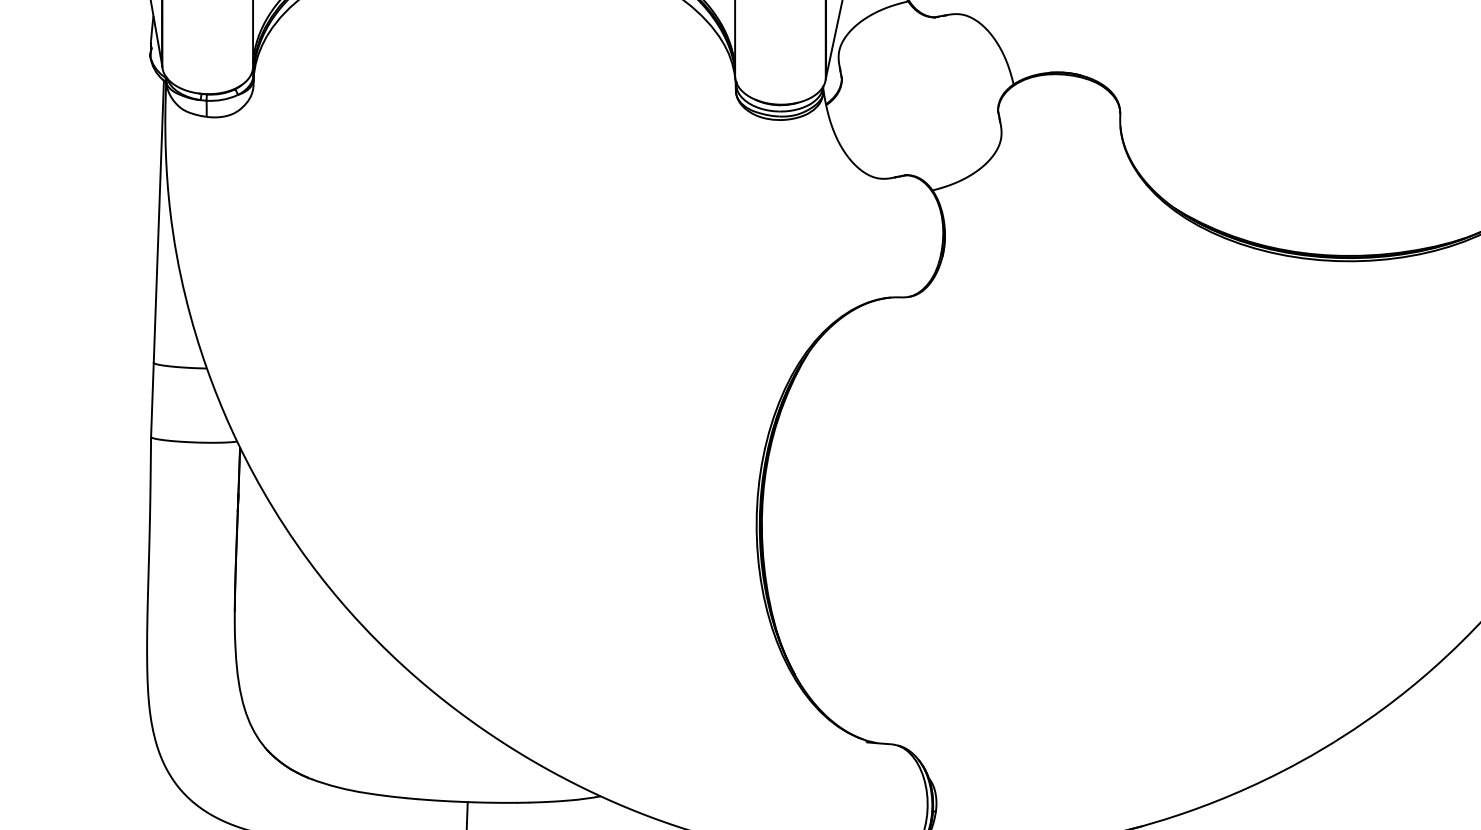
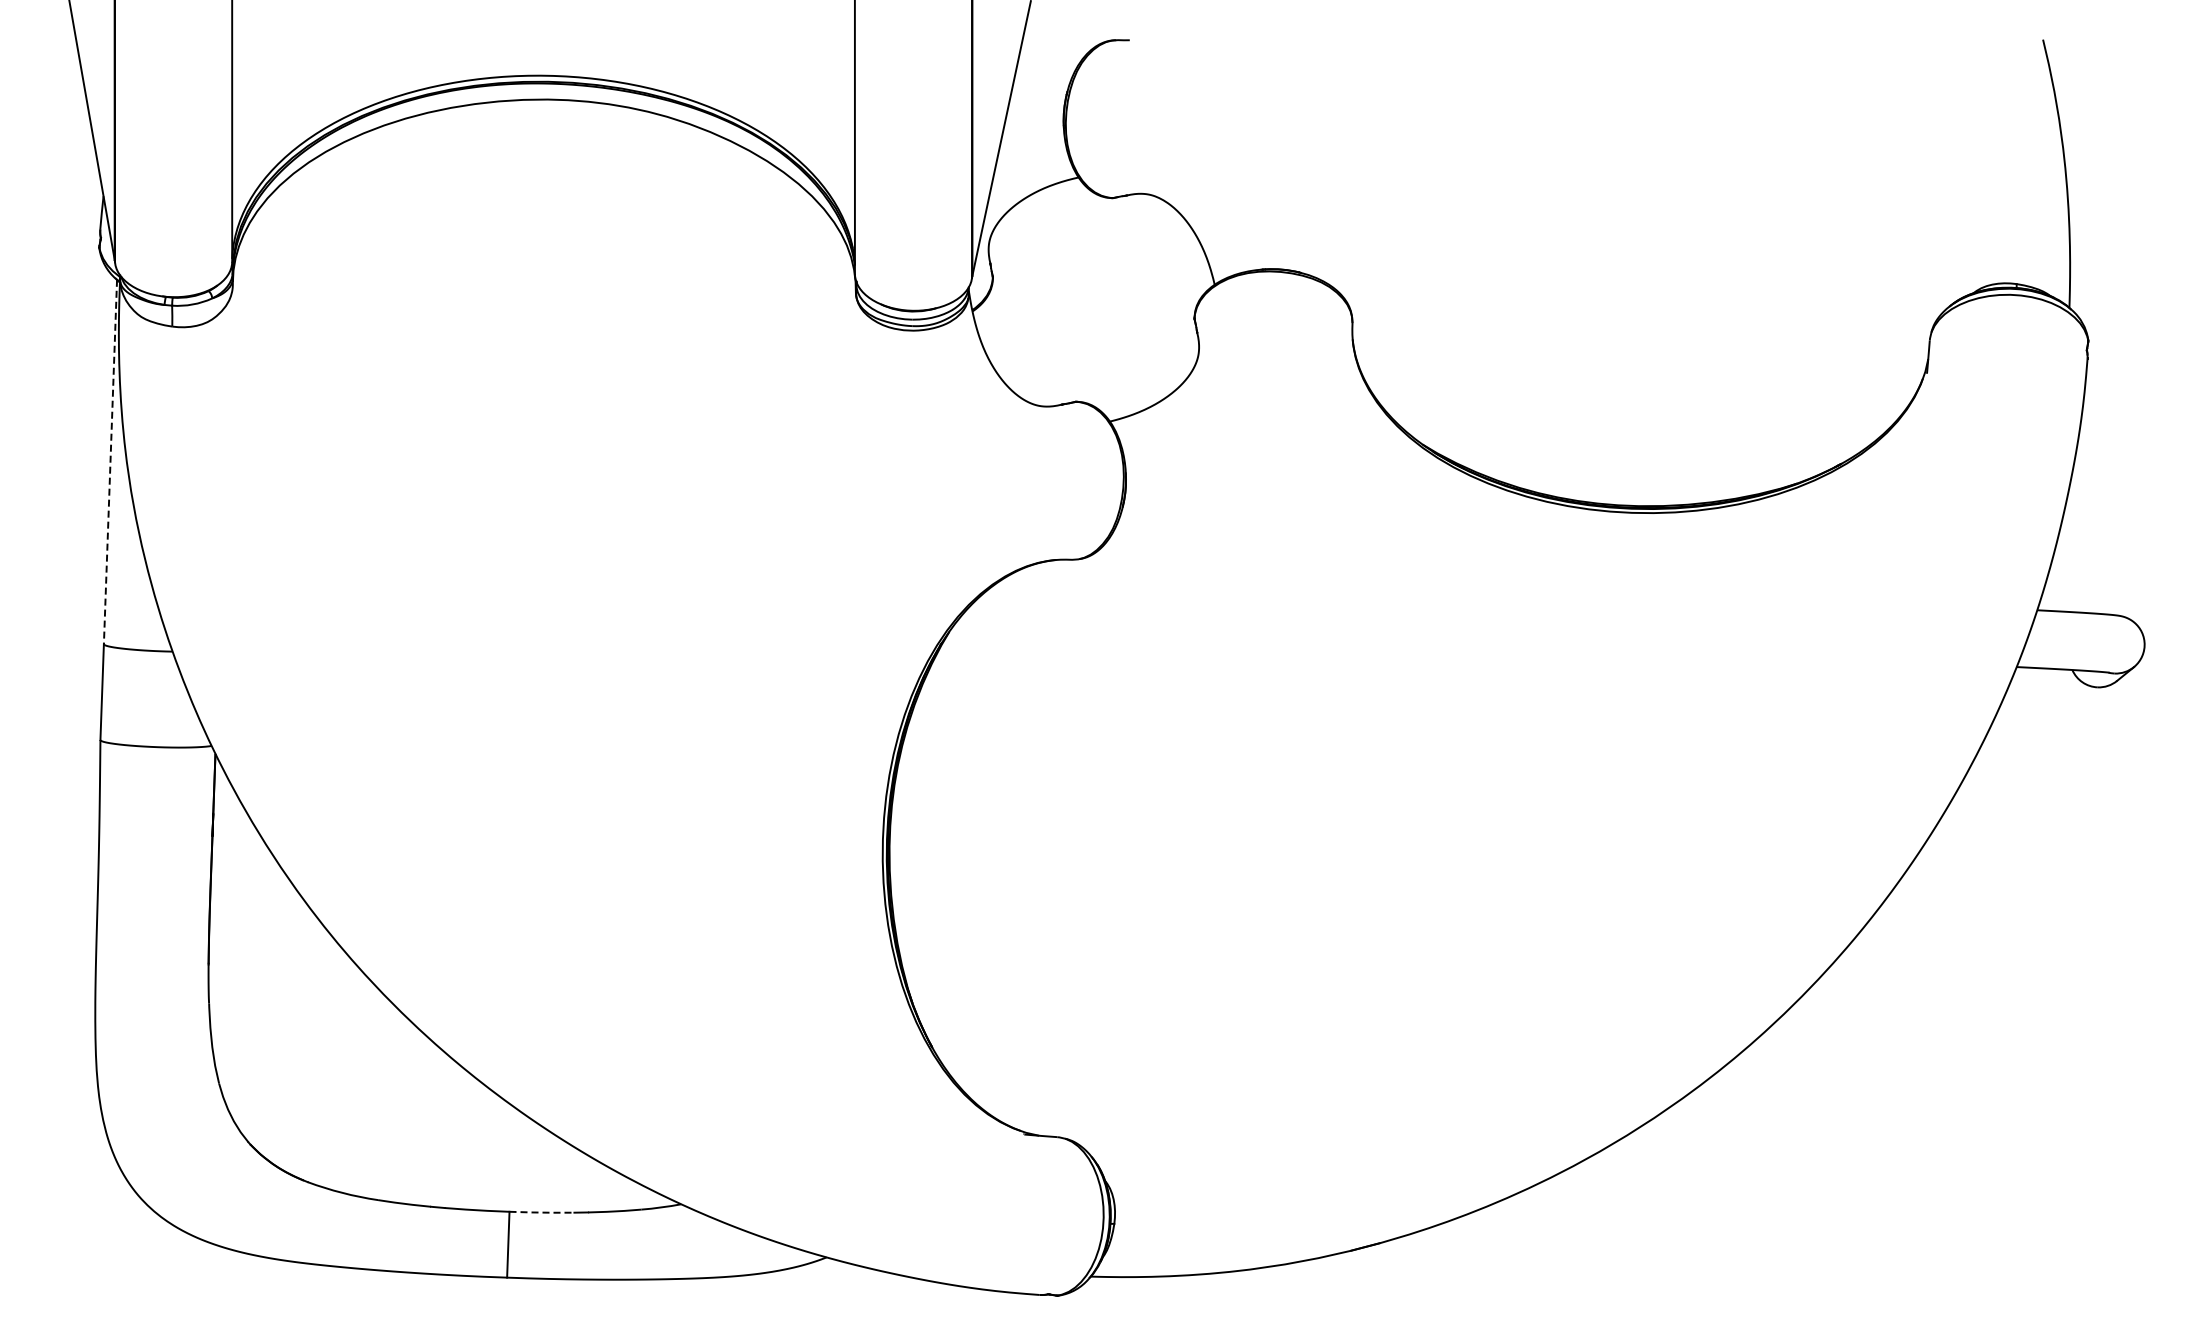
line: (158, 222) -> (110, 462), solid -> dashed
line: (493, 802) -> (542, 1212), solid -> dashed

